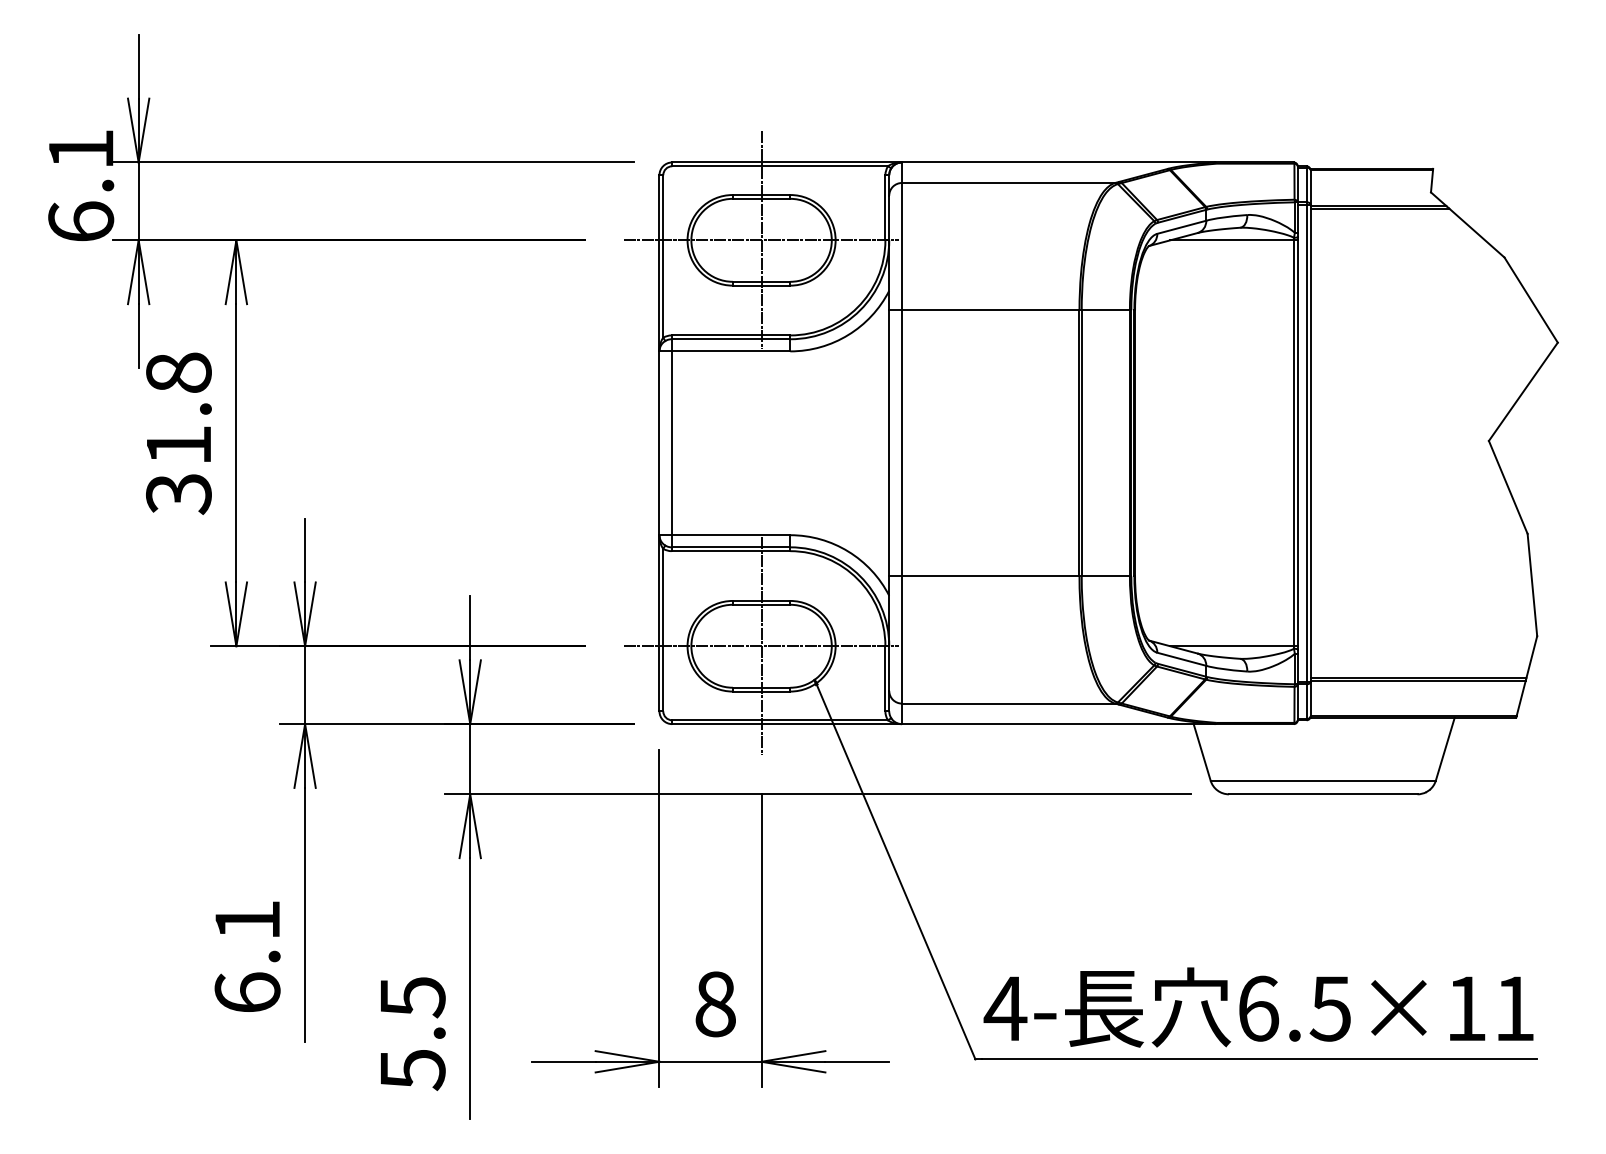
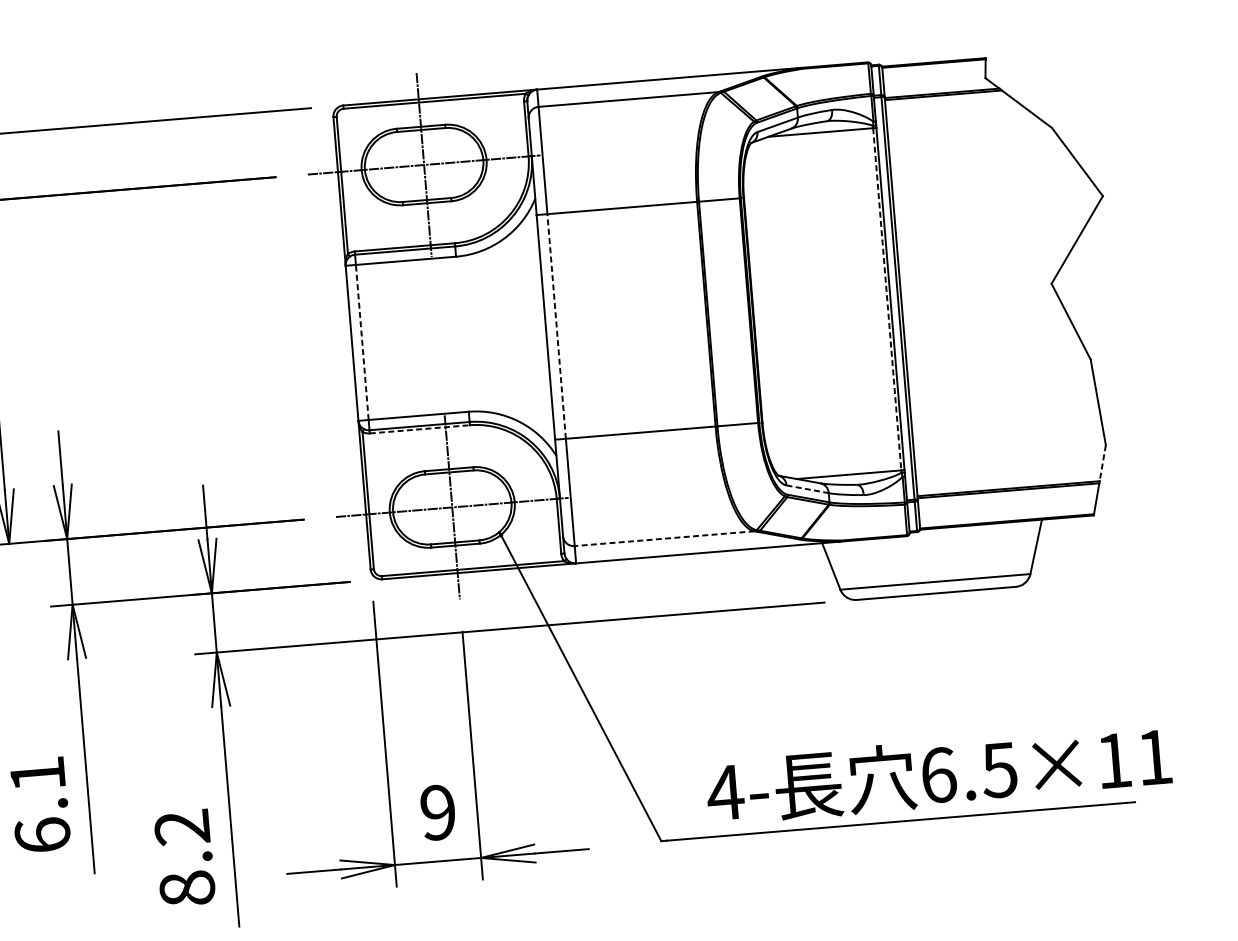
line: (902, 442) -> (557, 325), solid -> dashed
line: (671, 443) -> (362, 342), solid -> dashed
line: (1293, 443) -> (886, 299), solid -> dashed
line: (731, 551) -> (420, 429), solid -> dashed
line: (1531, 657) -> (1102, 463), solid -> dashed
line: (1182, 659) -> (808, 489), solid -> dashed
line: (1008, 703) -> (664, 538), solid -> dashed
text: (715, 1004) -> (438, 812), 8 -> 9
text: (1258, 1007) -> (938, 774), moved
text: (412, 1034) -> (184, 859), 5.5 -> 8.2

